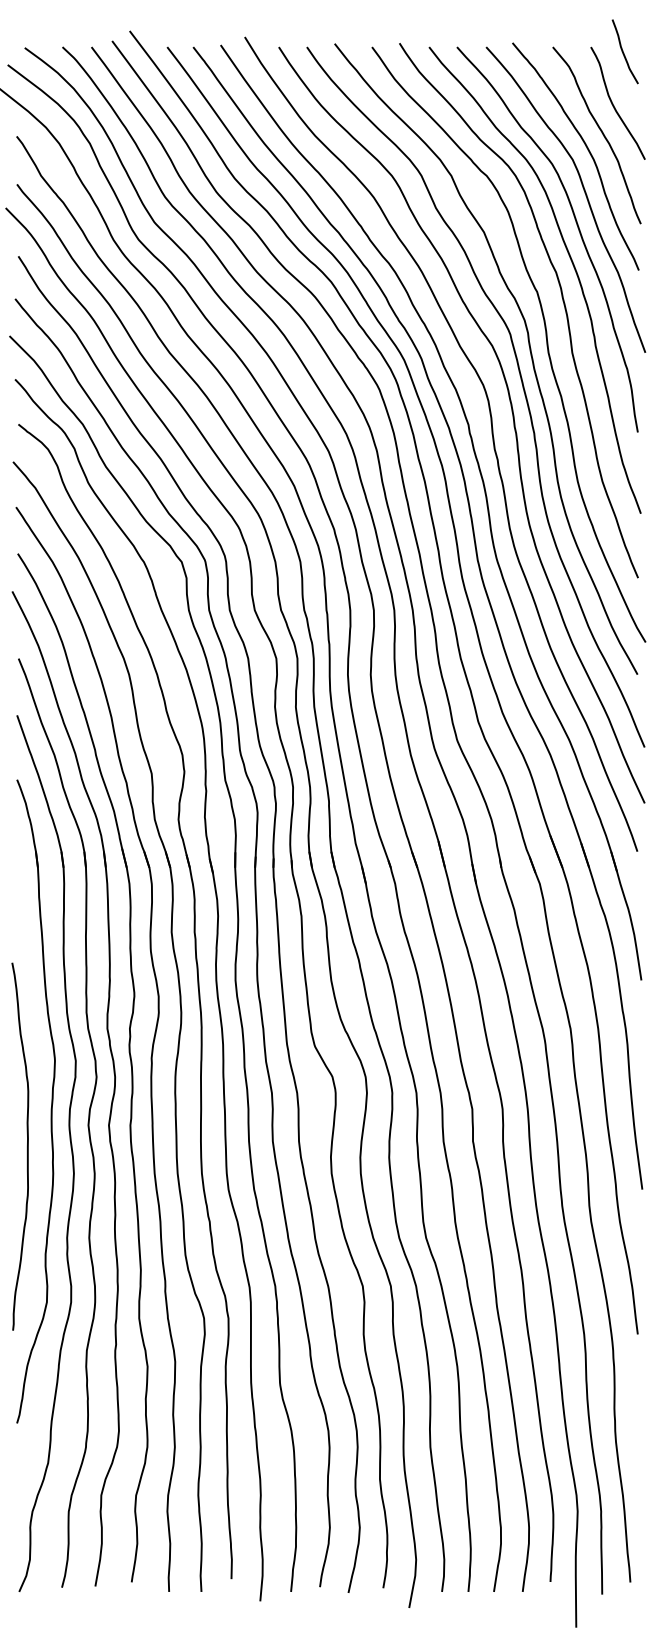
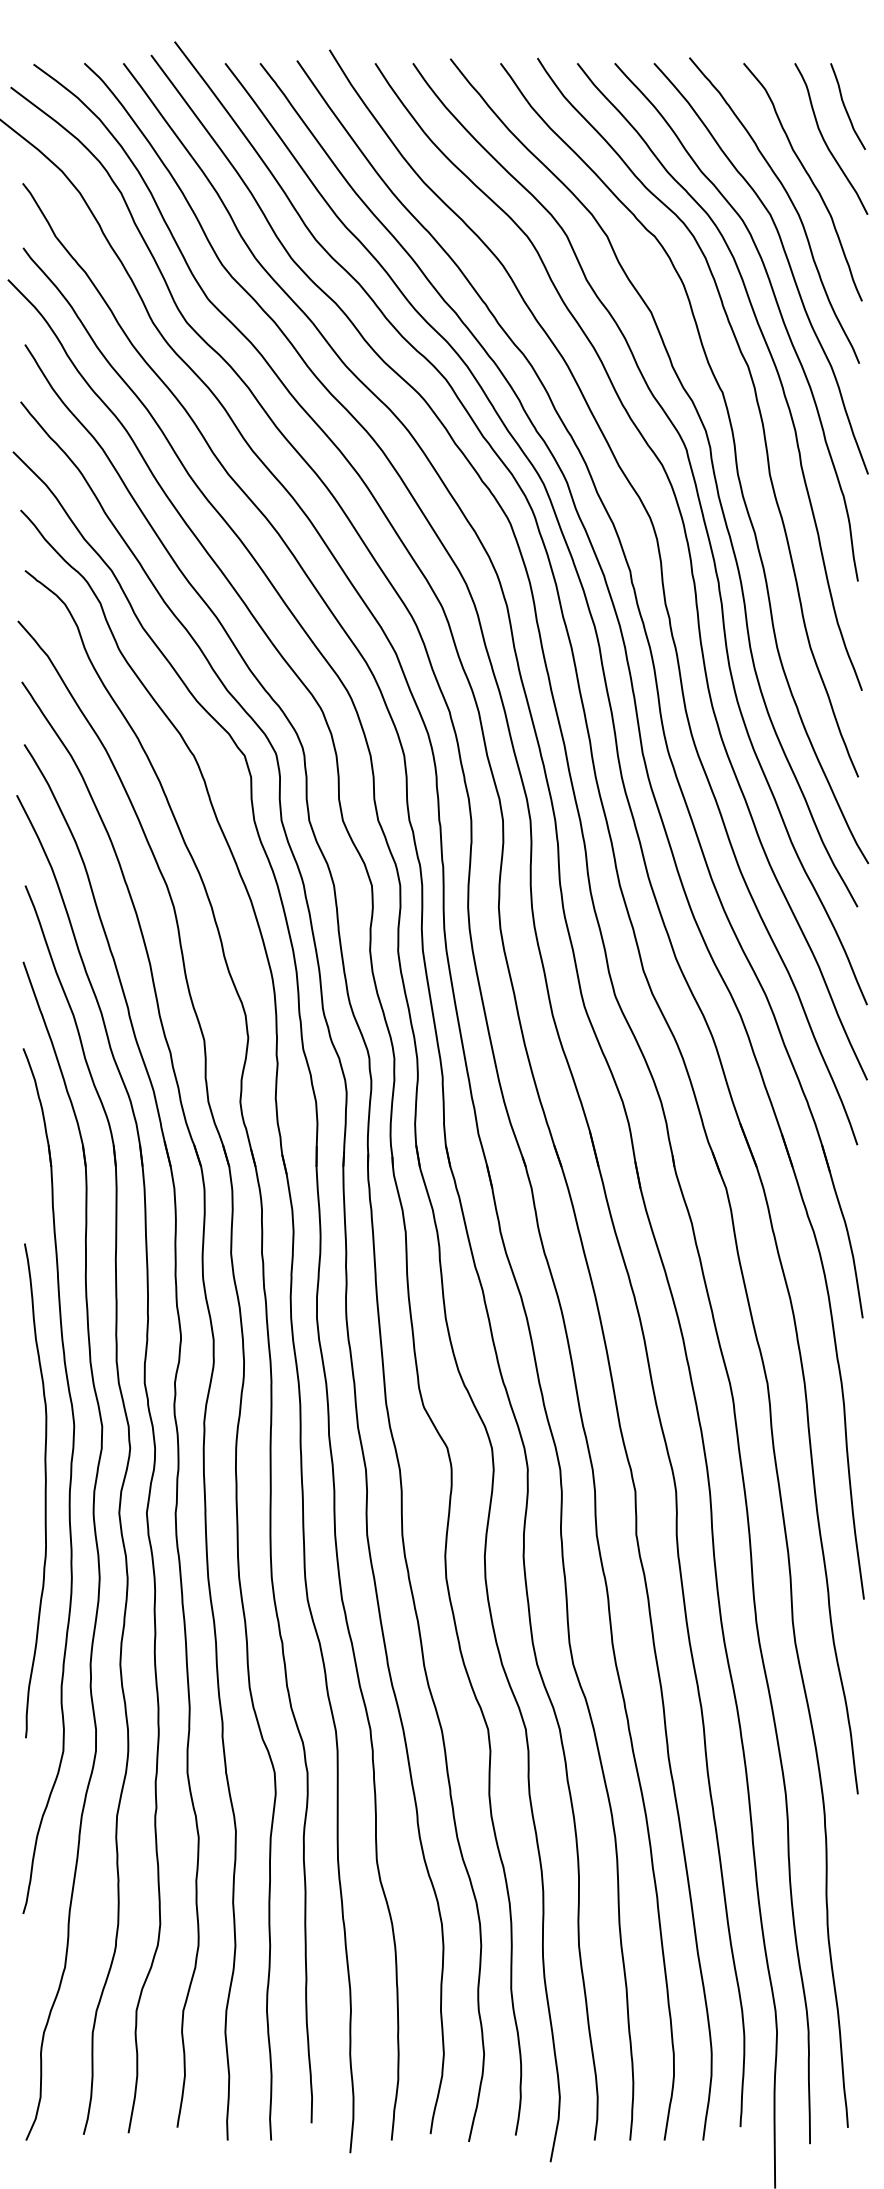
curve: (623, 51) -> (845, 106), moved
curve: (26, 1146) -> (44, 1490), moved

